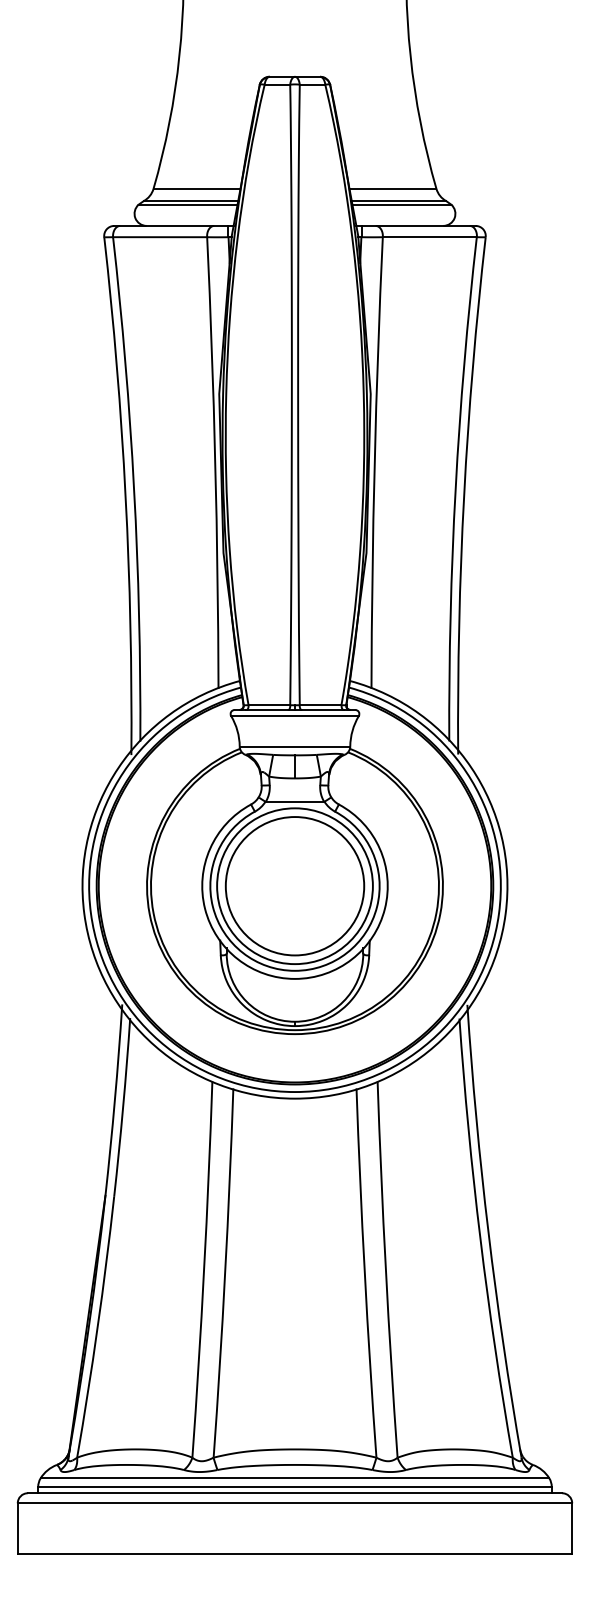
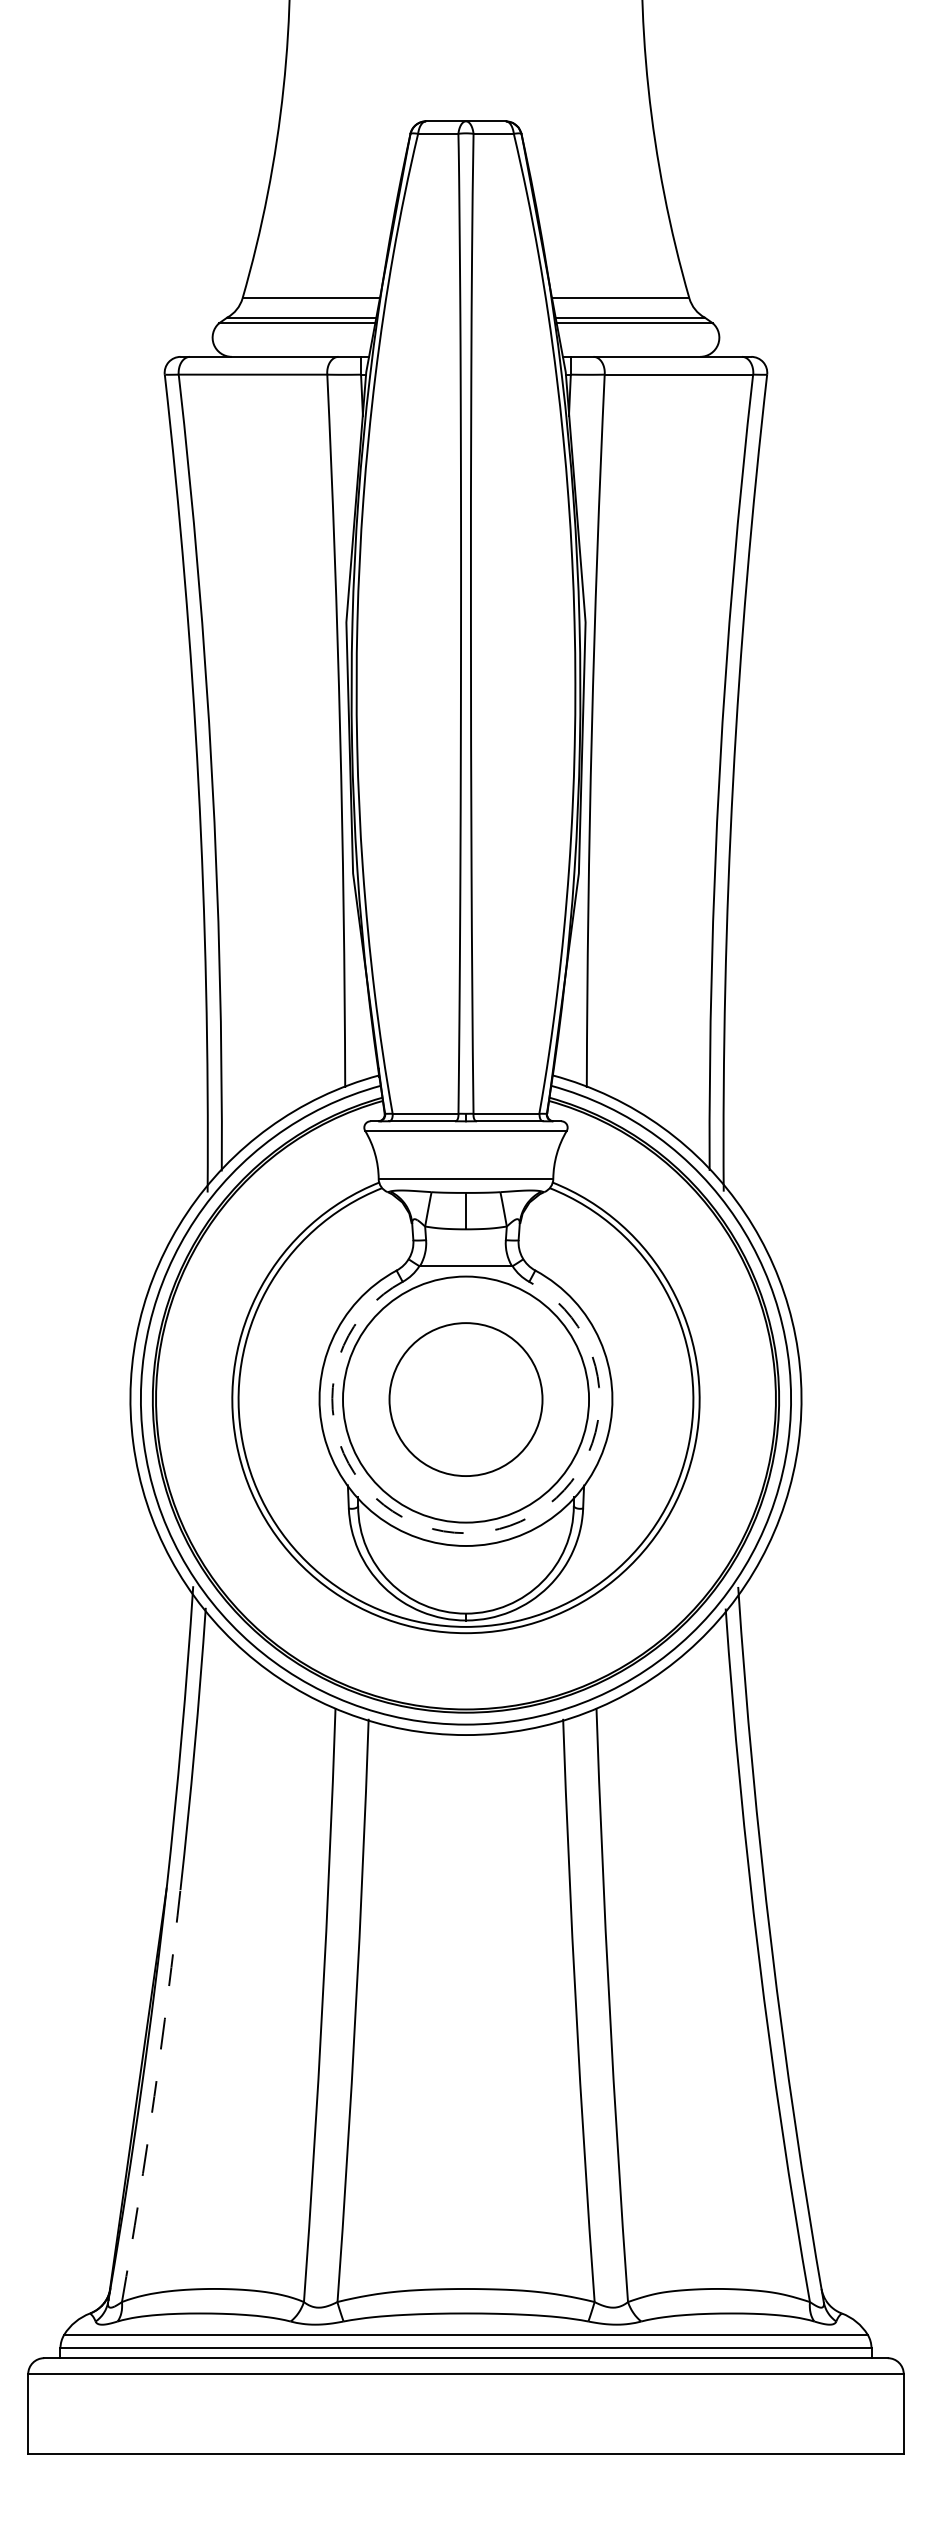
circle: (294, 886) -> (465, 1400), size x0.7
arc: (294, 970) -> (465, 1532), solid -> dashed
arc: (97, 1327) -> (154, 2096), solid -> dashed

